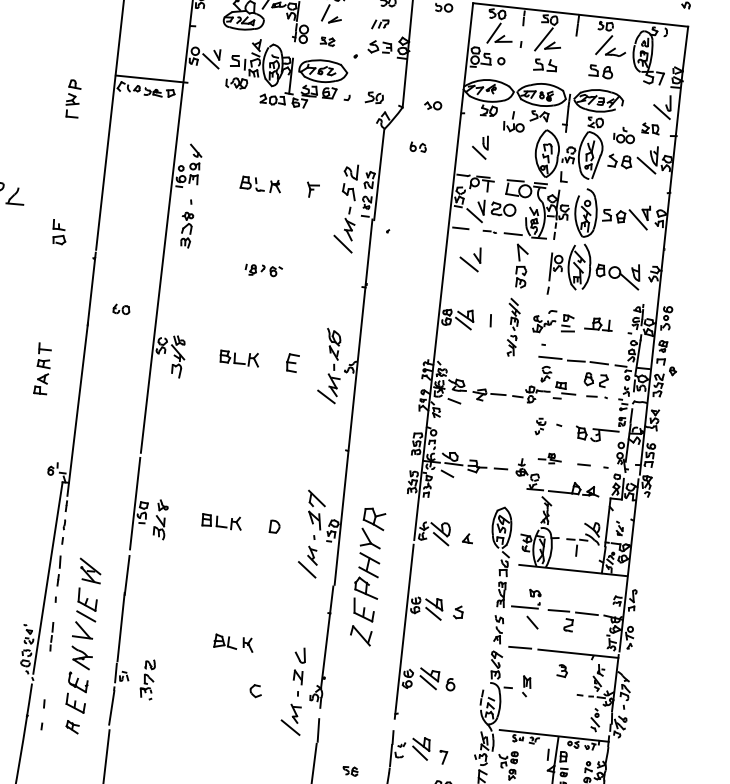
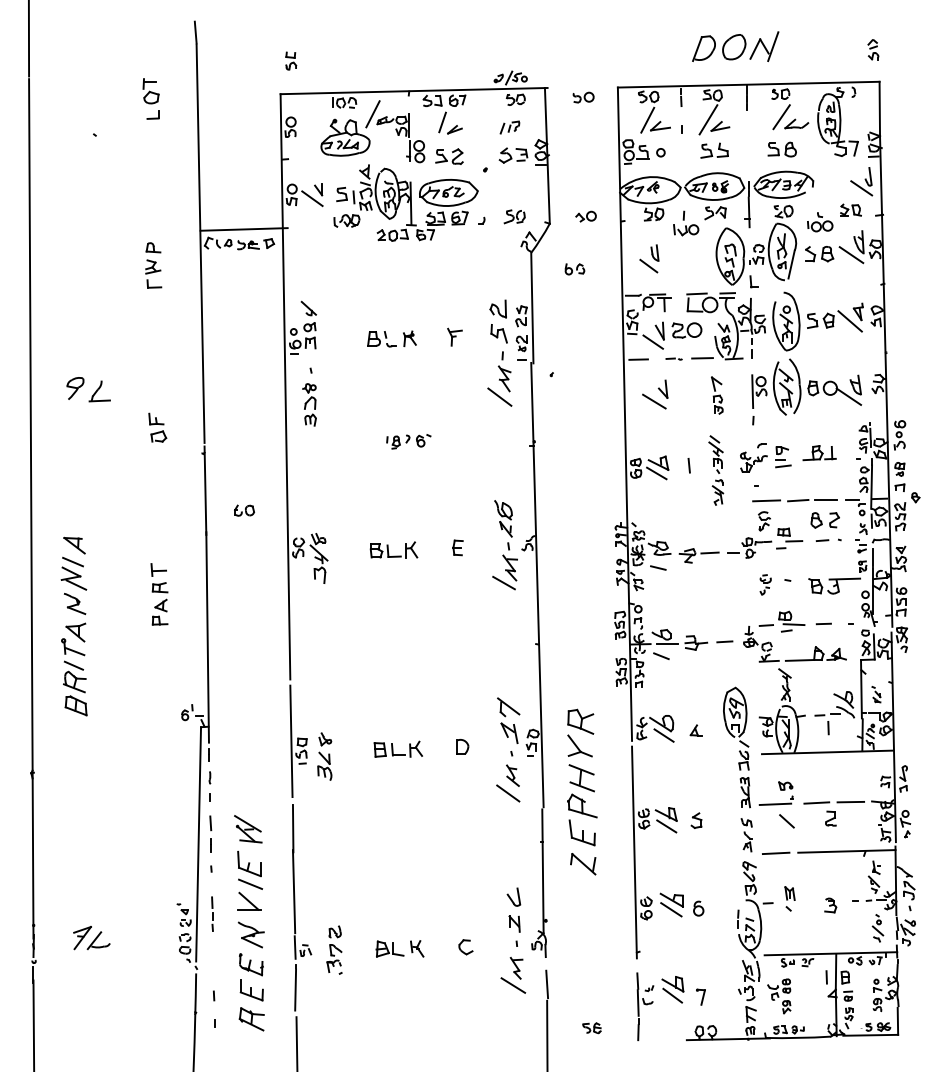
part: (327, 41) -> (449, 156), size x1.67
part: (521, 266) -> (717, 395), size x0.71
part: (292, 362) -> (457, 547), size x0.71
part: (549, 458) -> (781, 621), size x1.67
part: (233, 642) -> (399, 948), moved
part: (562, 670) -> (830, 905), moved
part: (72, 727) -> (251, 1019), size x1.67

